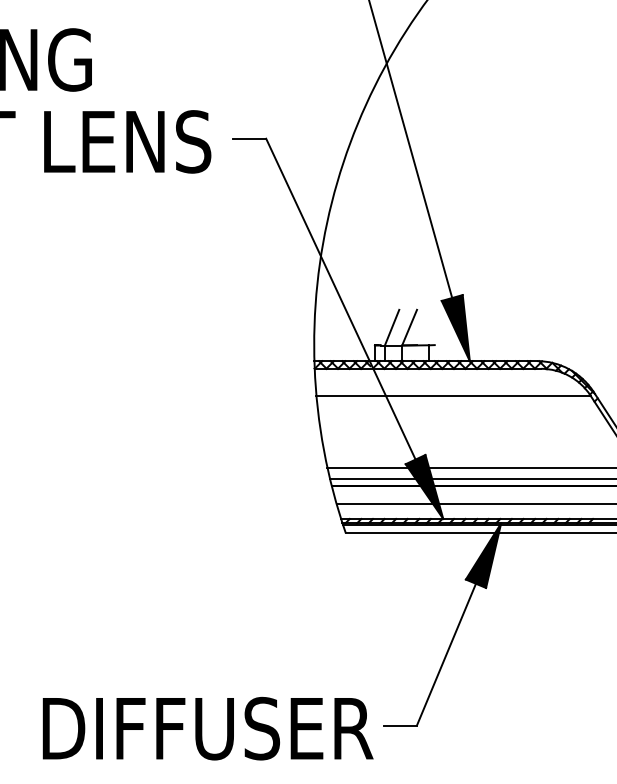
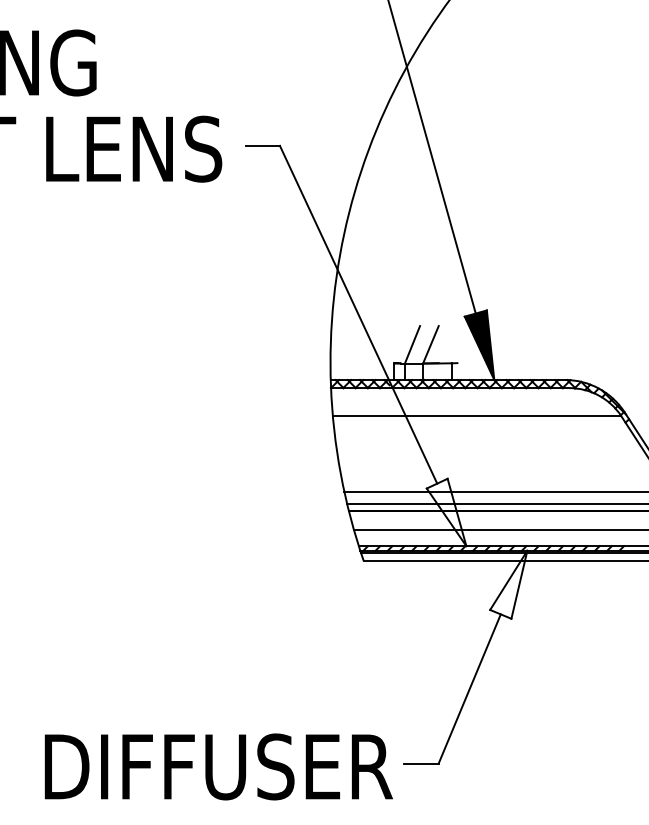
fill: (424, 486) -> (446, 511), removed
fill: (483, 555) -> (508, 584), removed

